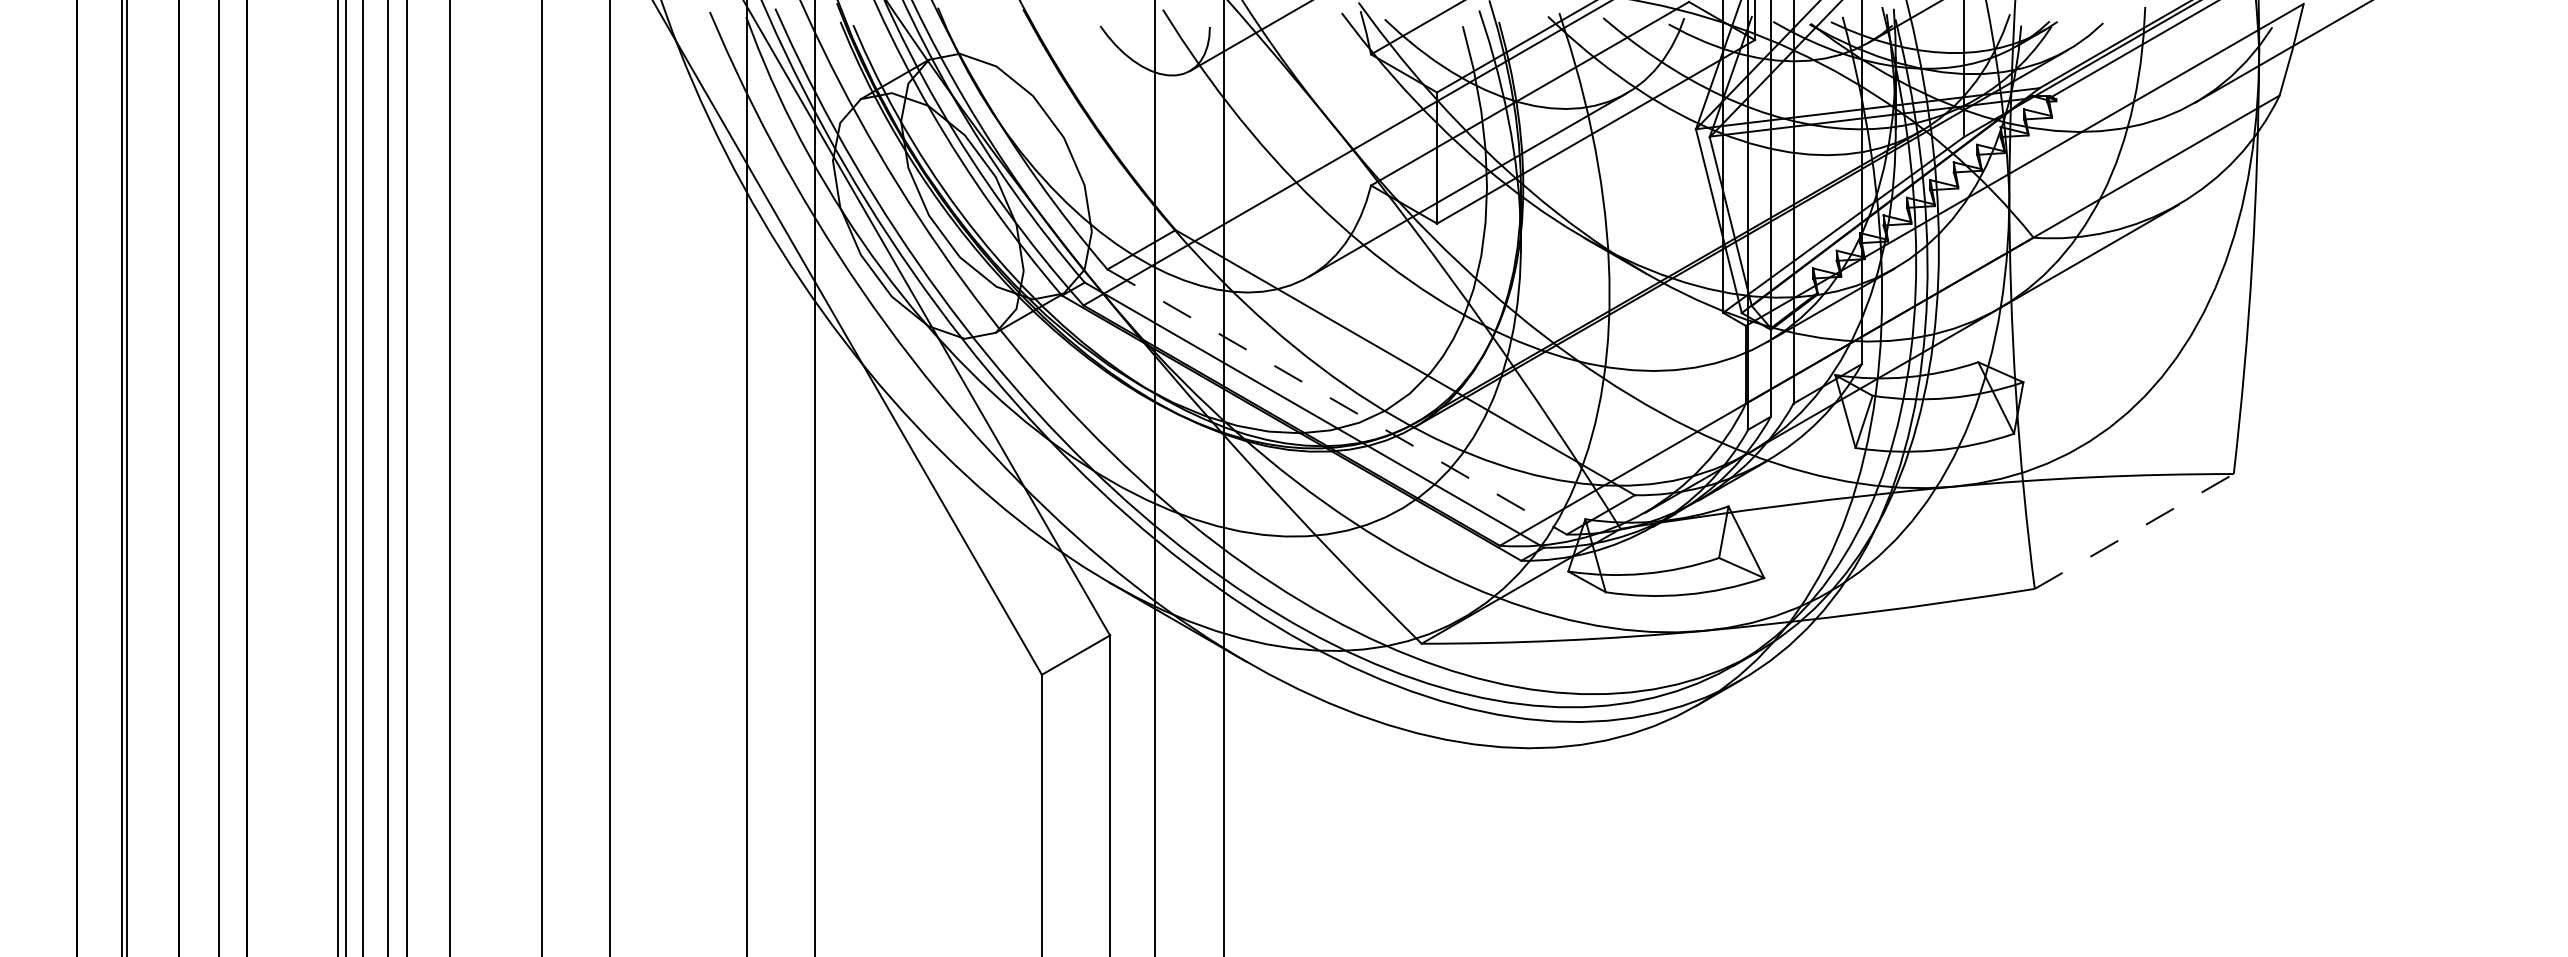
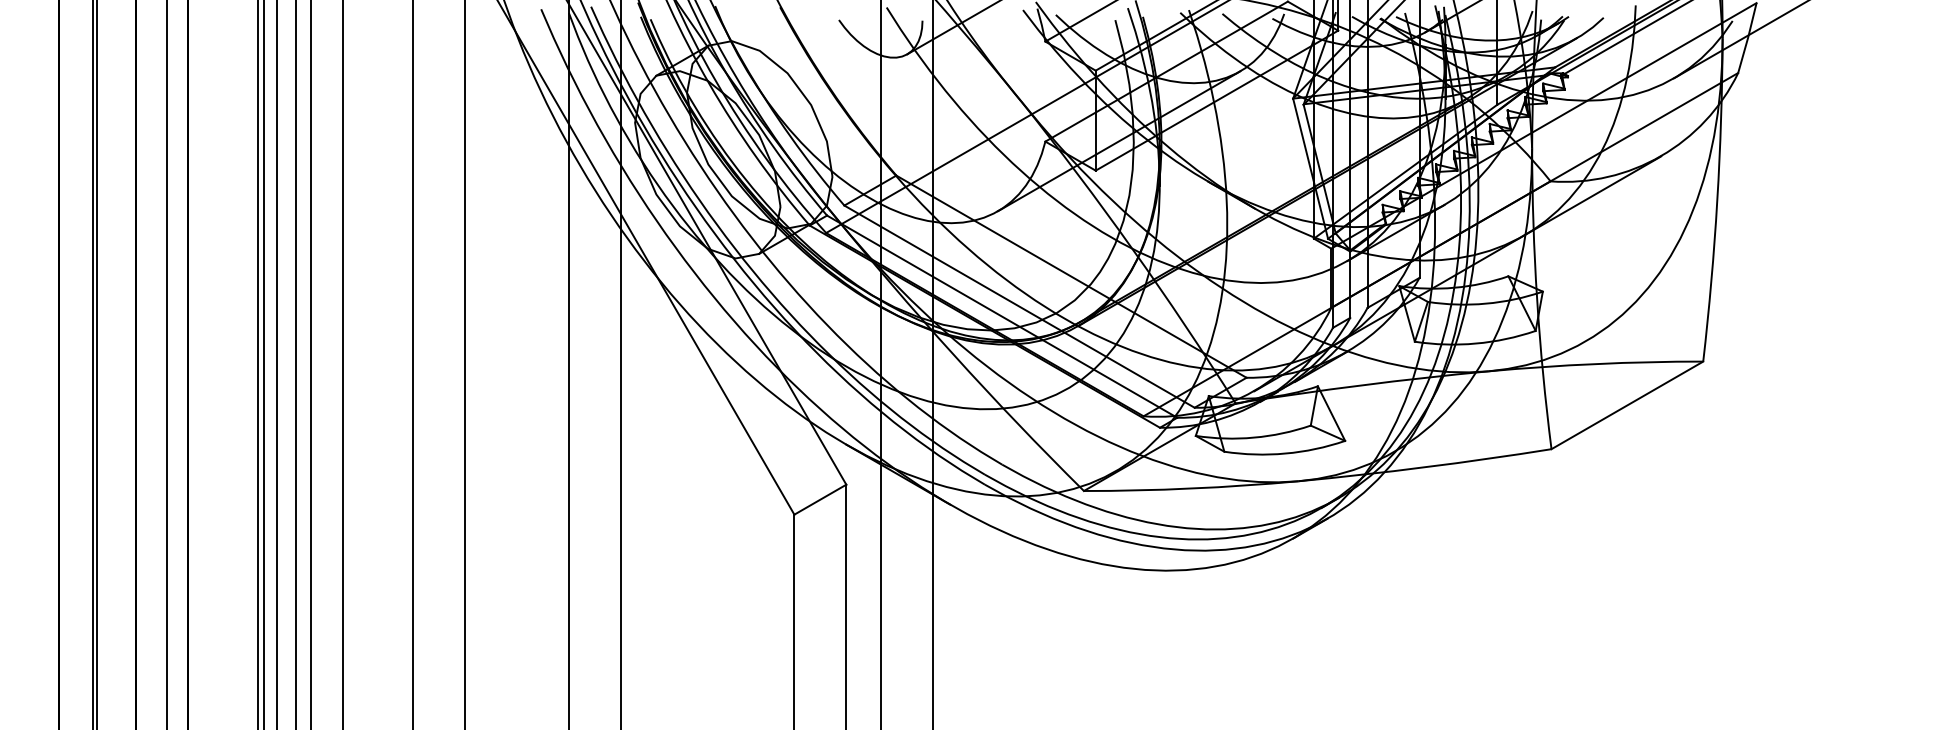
line: (1337, 401) -> (1019, 306), dashed -> solid
line: (2134, 531) -> (1627, 405), dashed -> solid

